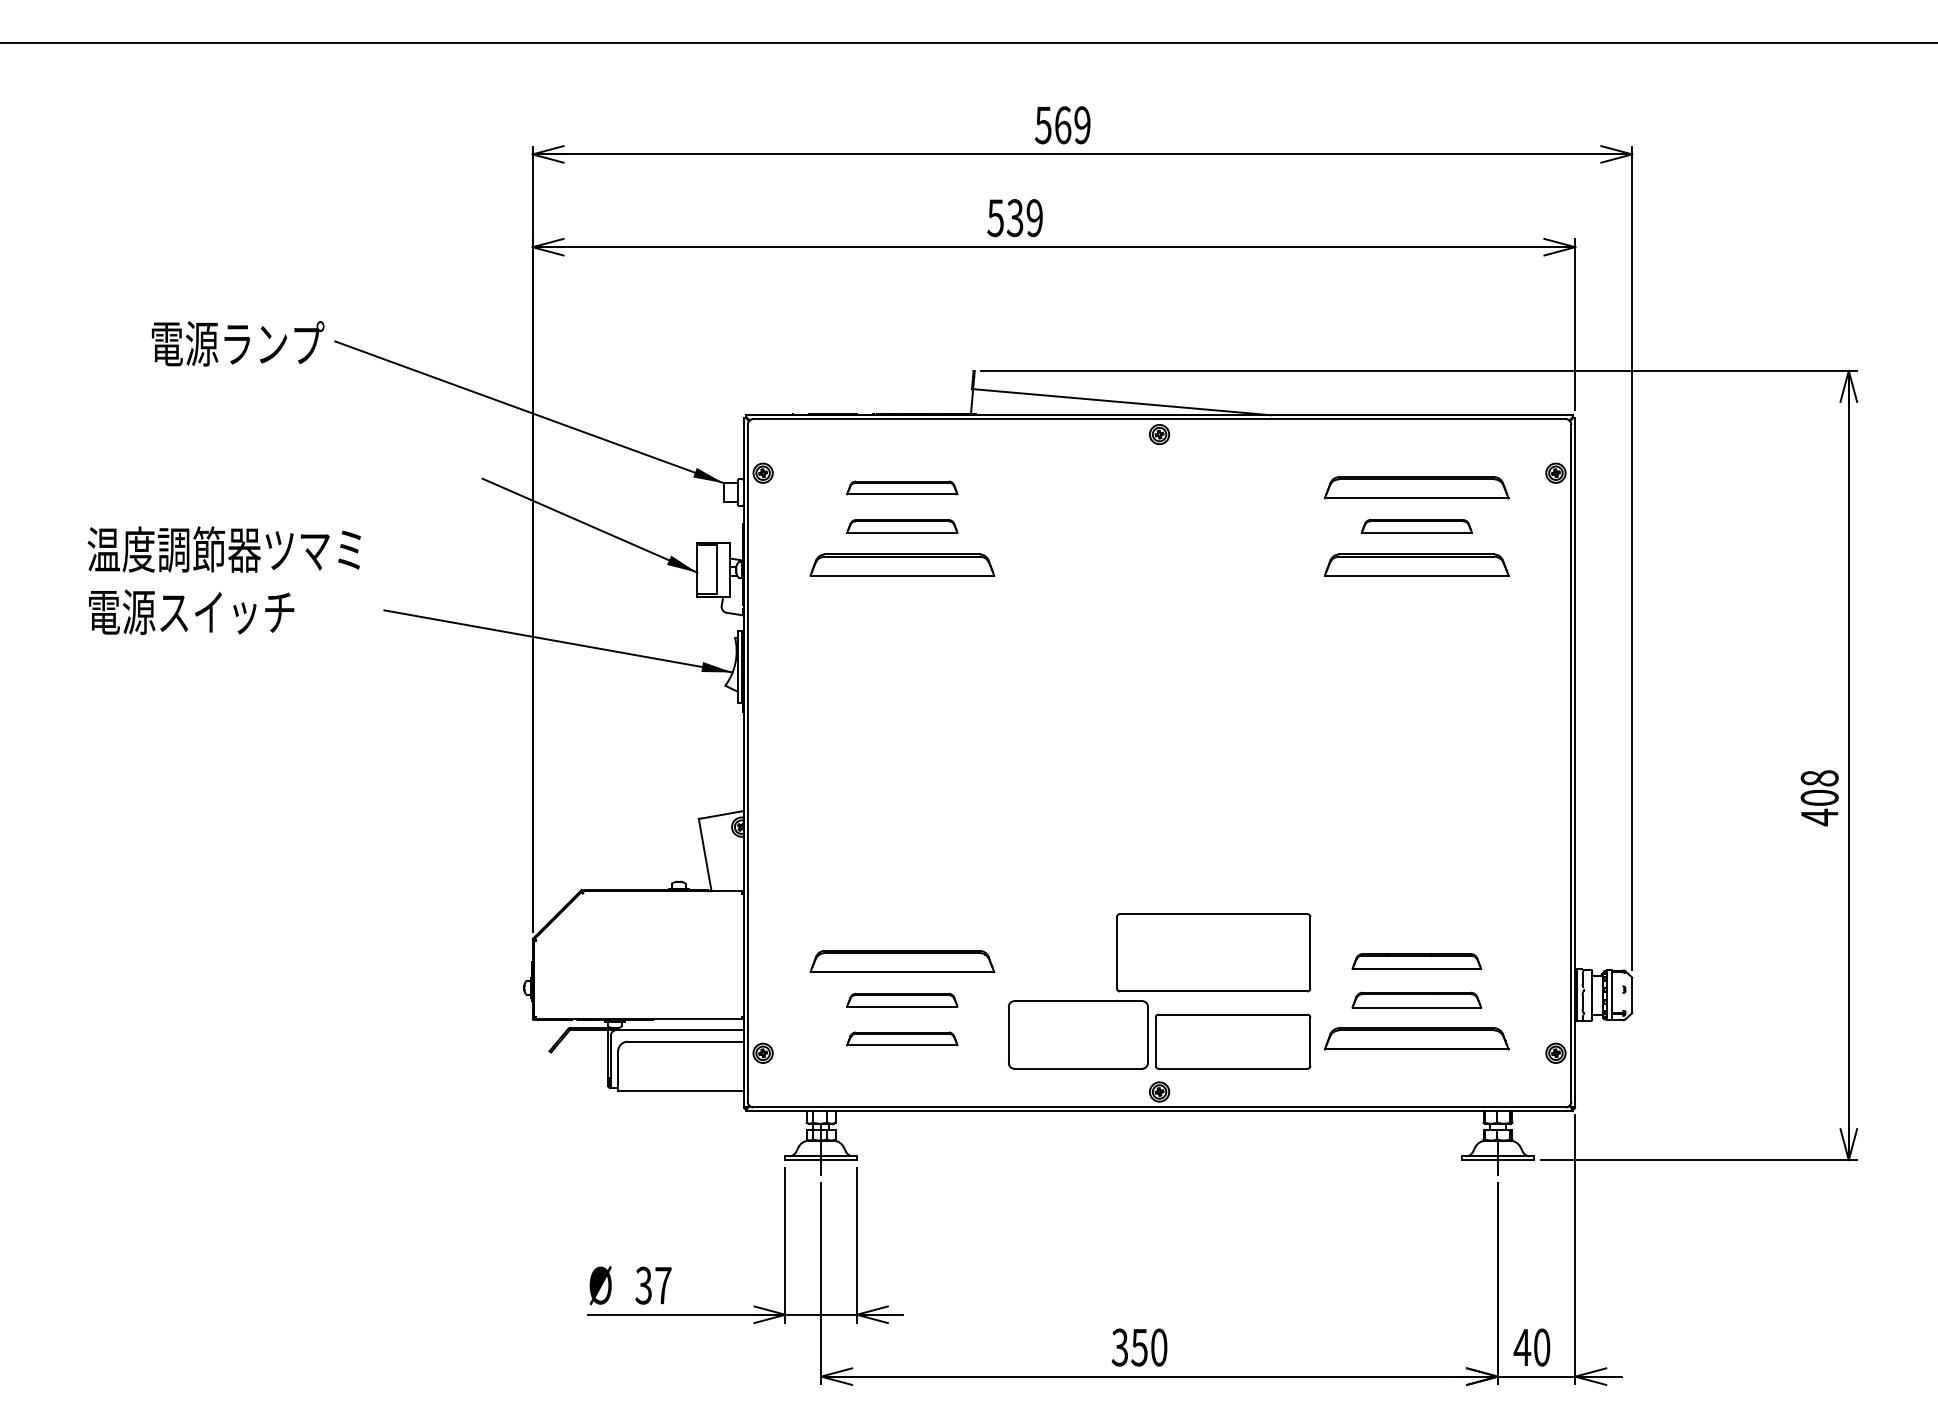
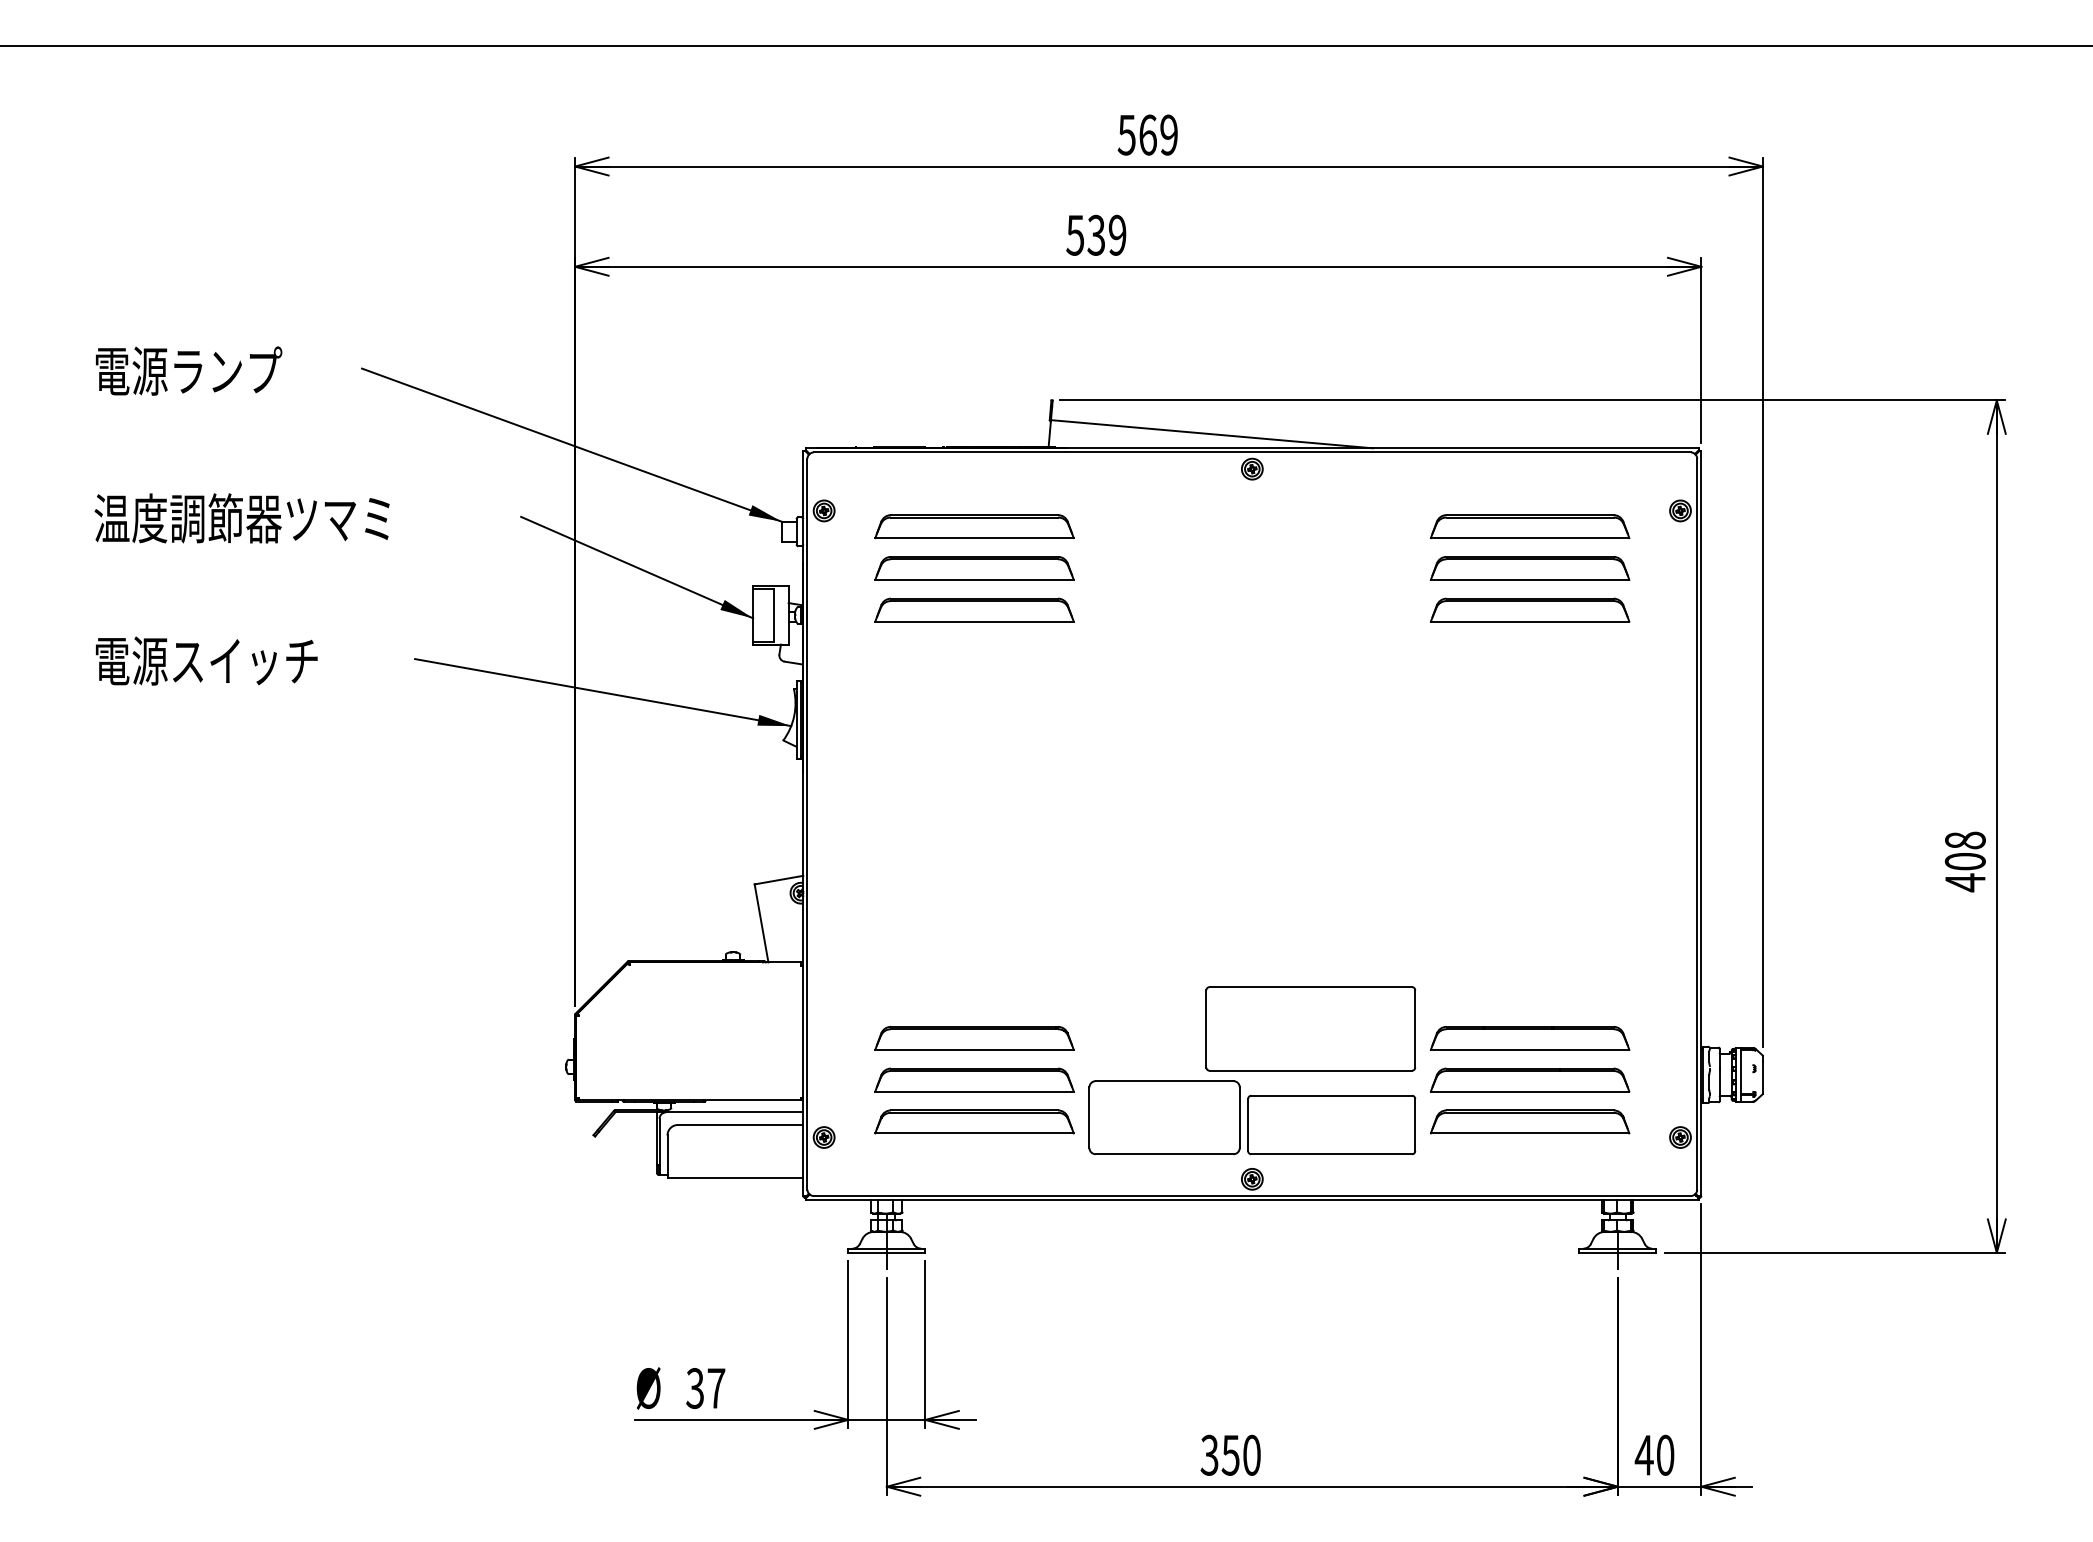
text: (238, 343) -> (189, 370), moved
part: (902, 487) -> (974, 526), size x1.67
part: (902, 526) -> (974, 568), size x1.67
part: (1417, 526) -> (1530, 568), size x1.67
text: (223, 549) -> (241, 518), moved
part: (1417, 961) -> (1530, 1038), size x1.43
part: (902, 999) -> (974, 1079), size x1.67
part: (1417, 999) -> (1530, 1079), size x1.43
part: (902, 1038) -> (974, 1121), size x1.67

